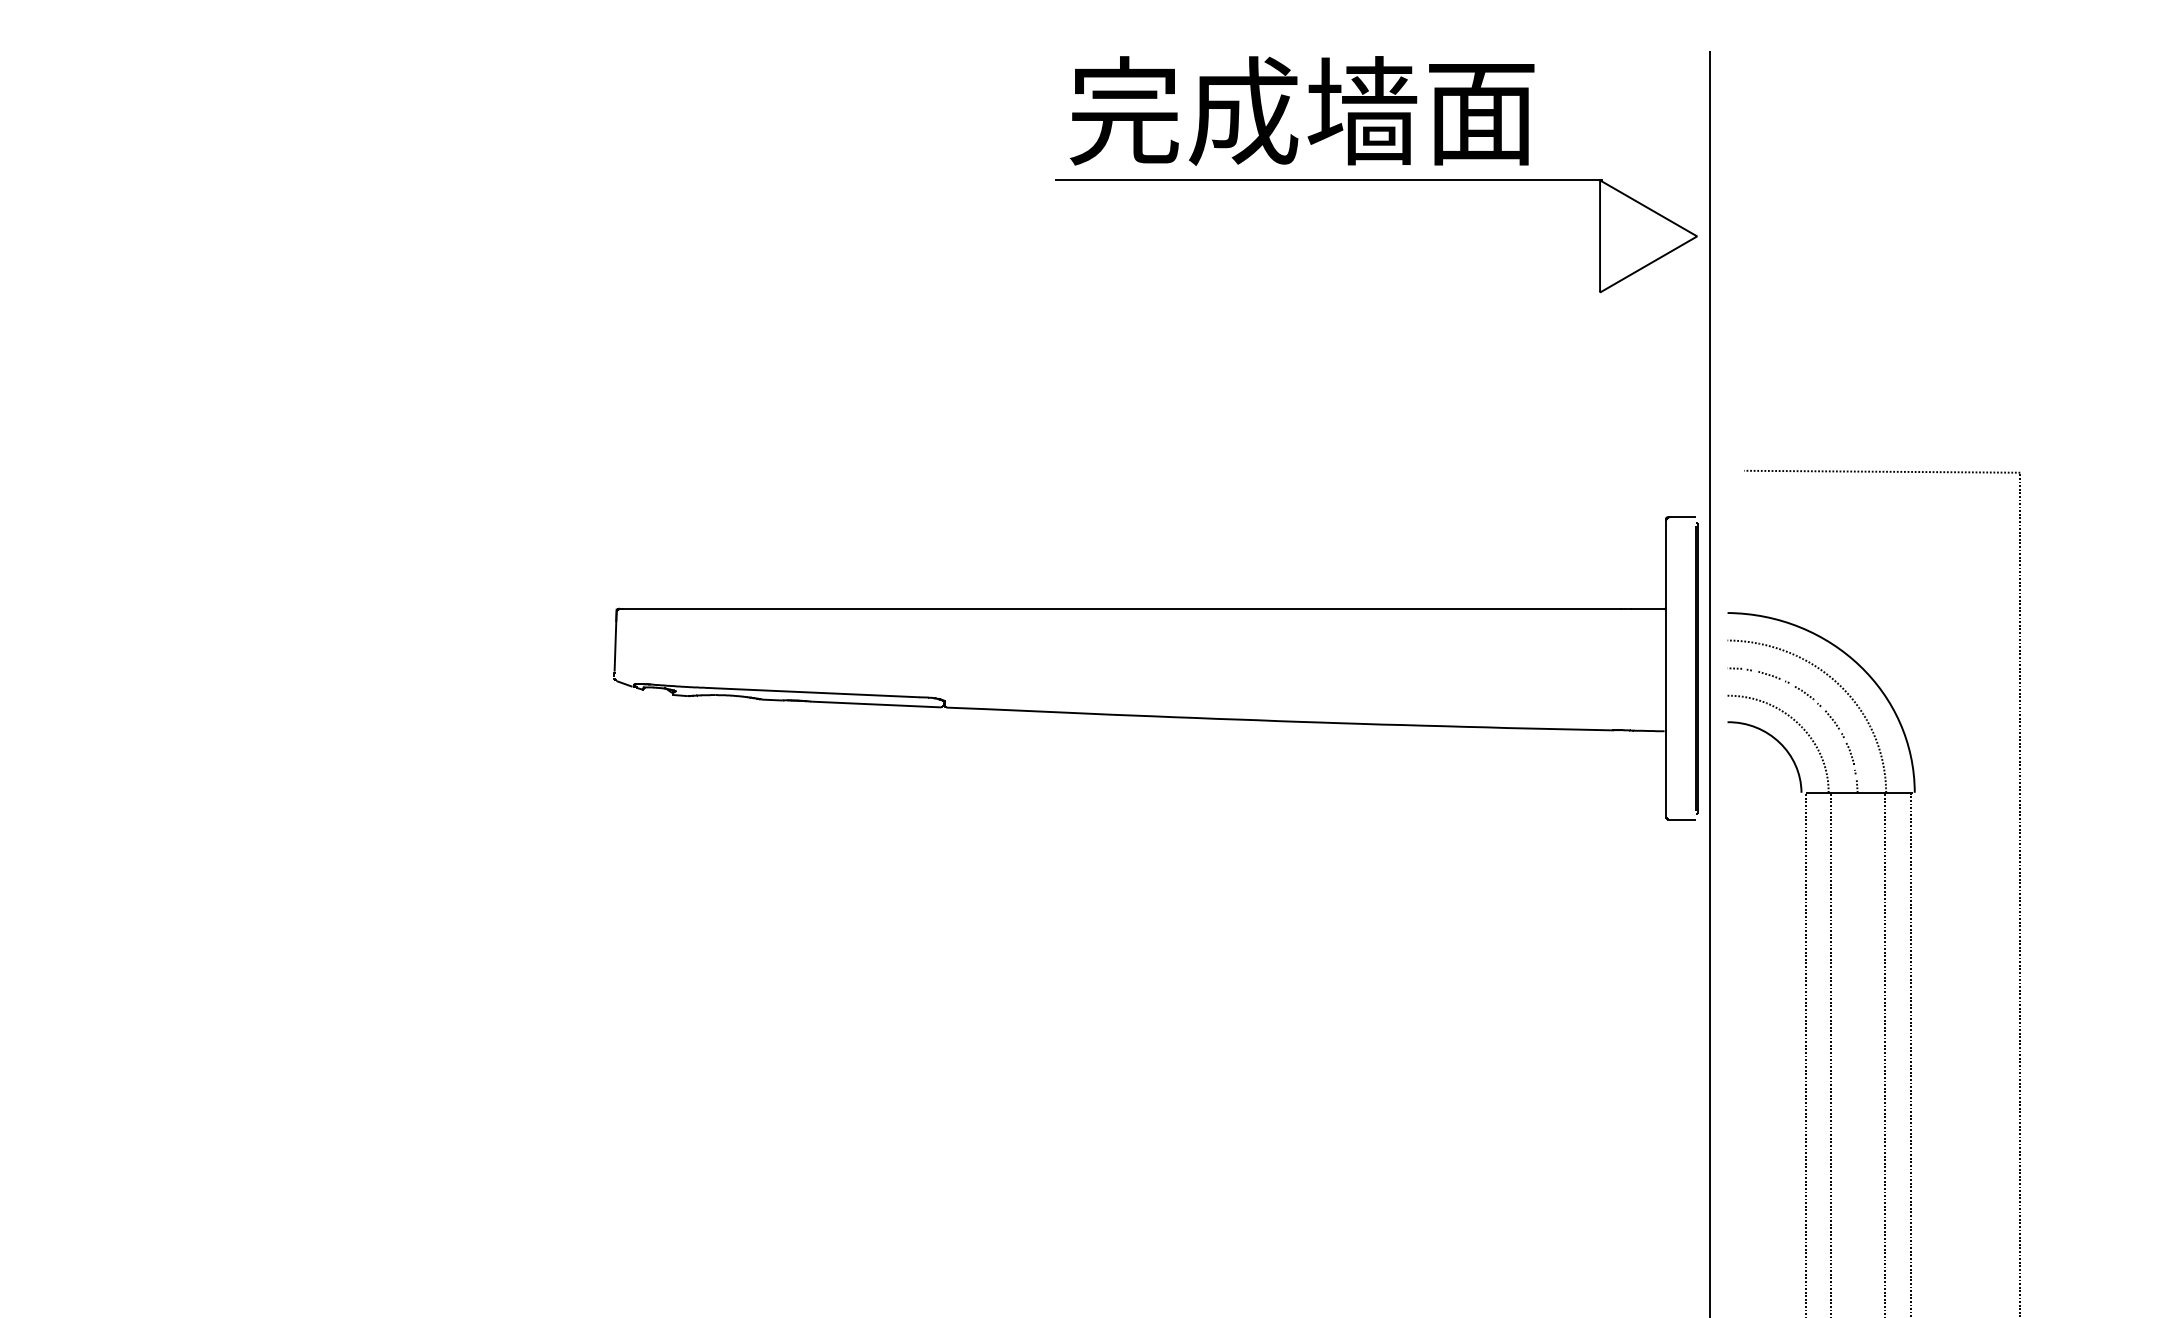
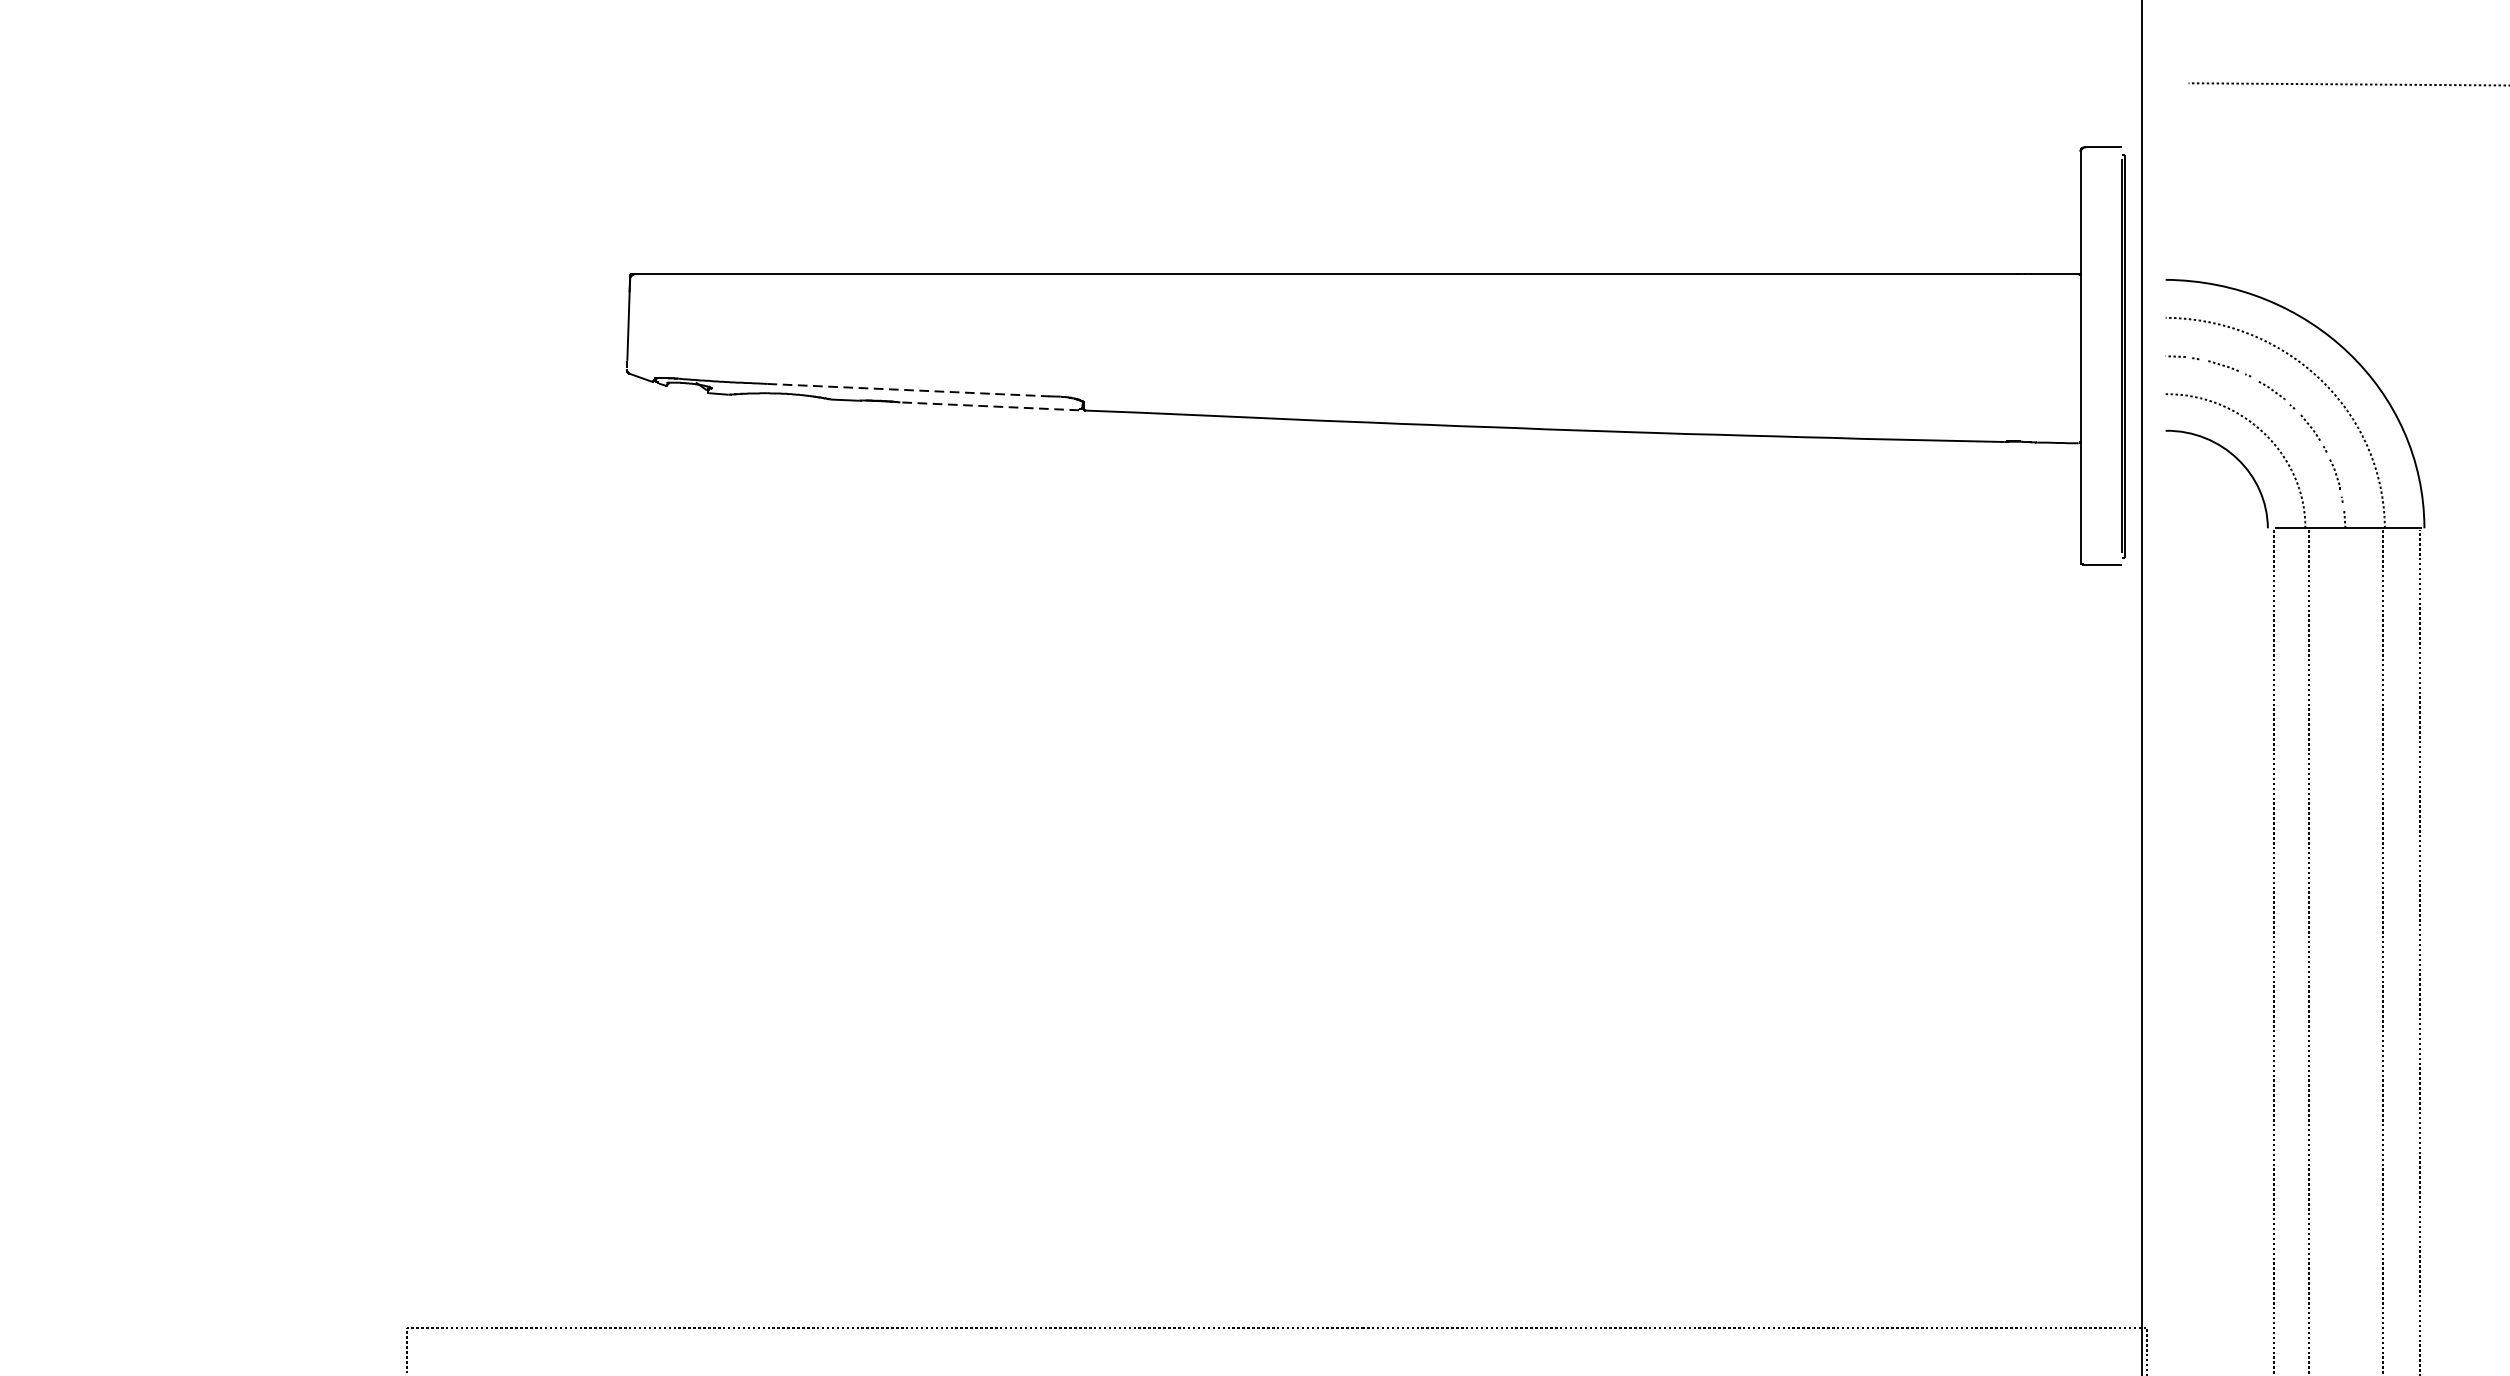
line: (818, 692) -> (909, 389), solid -> dashed
line: (876, 704) -> (989, 406), solid -> dashed

